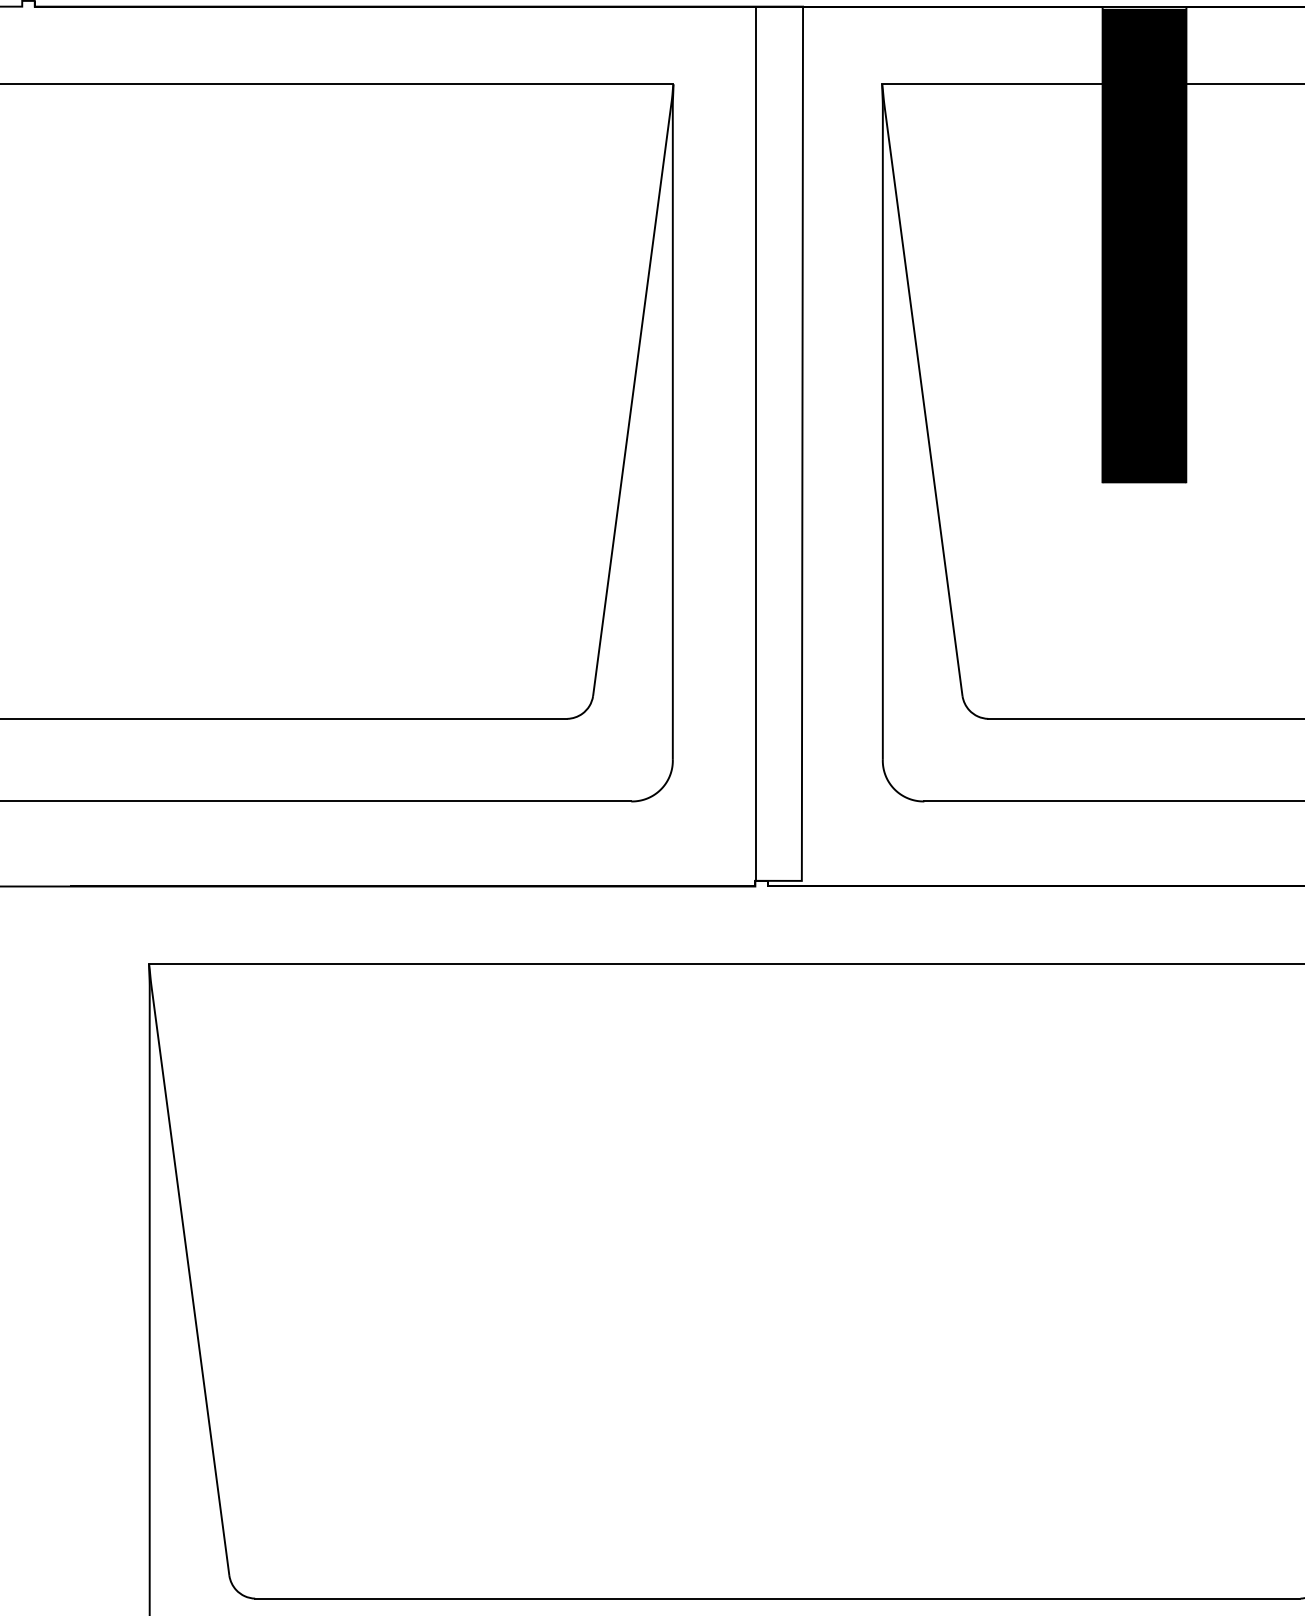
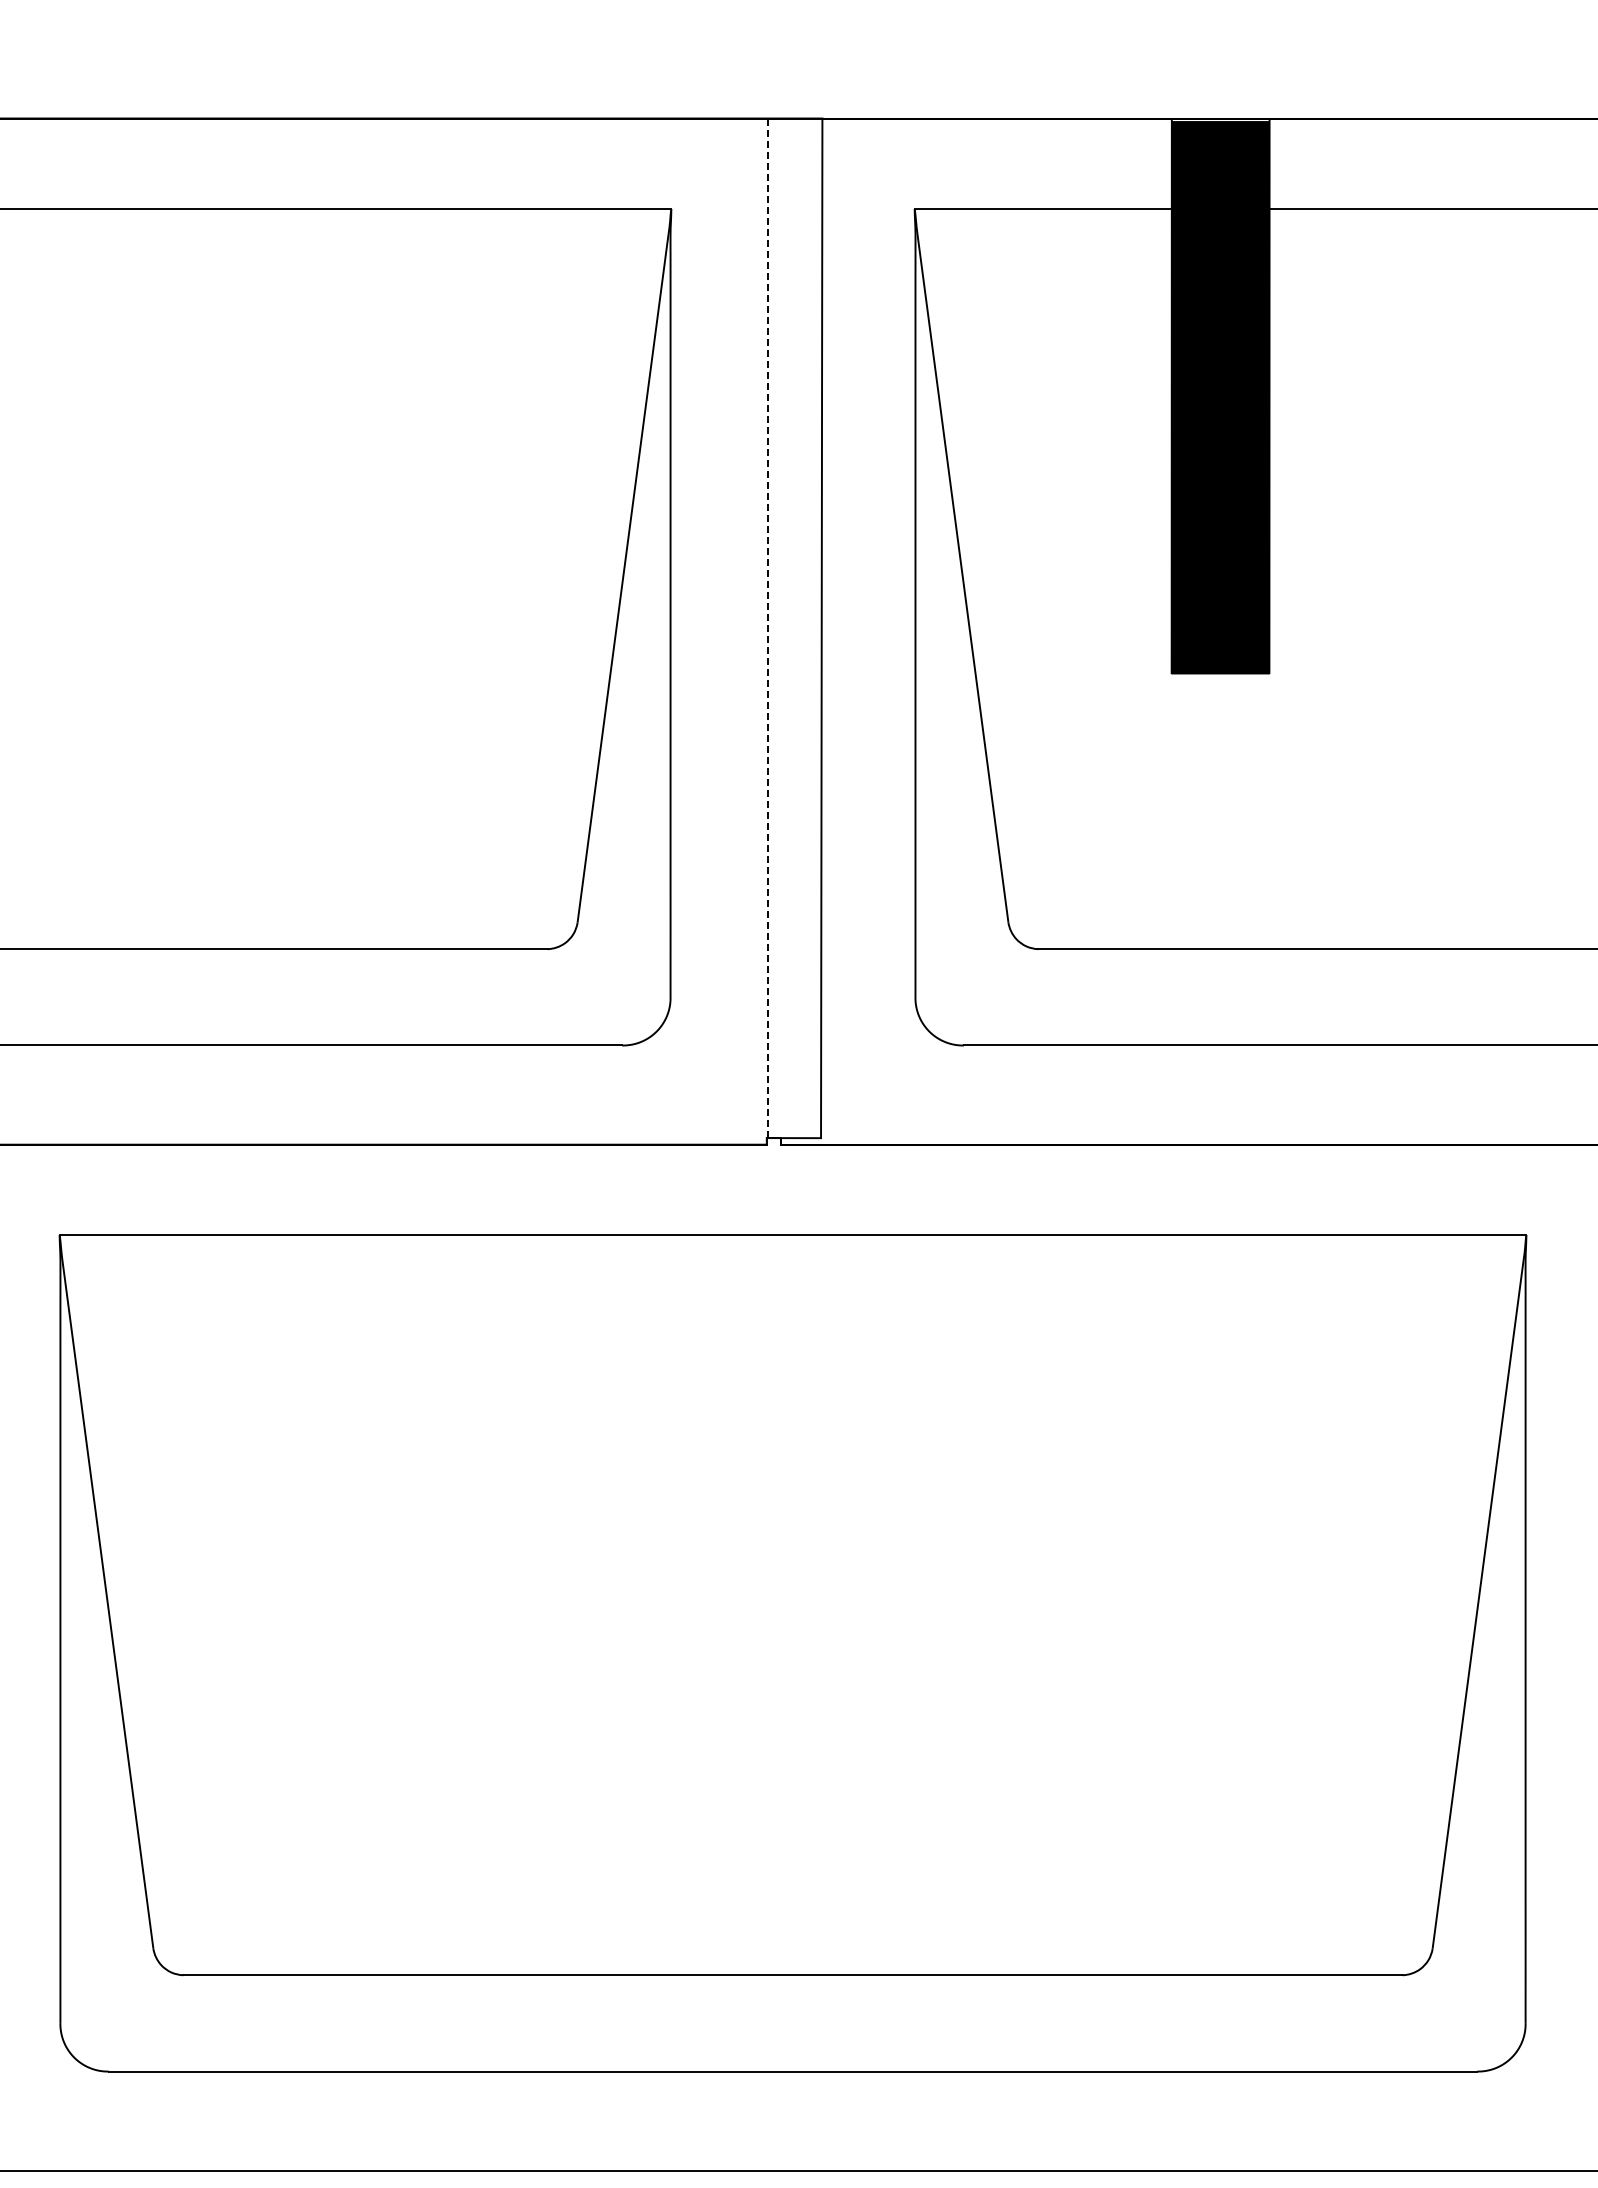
line: (756, 443) -> (768, 628), solid -> dashed

